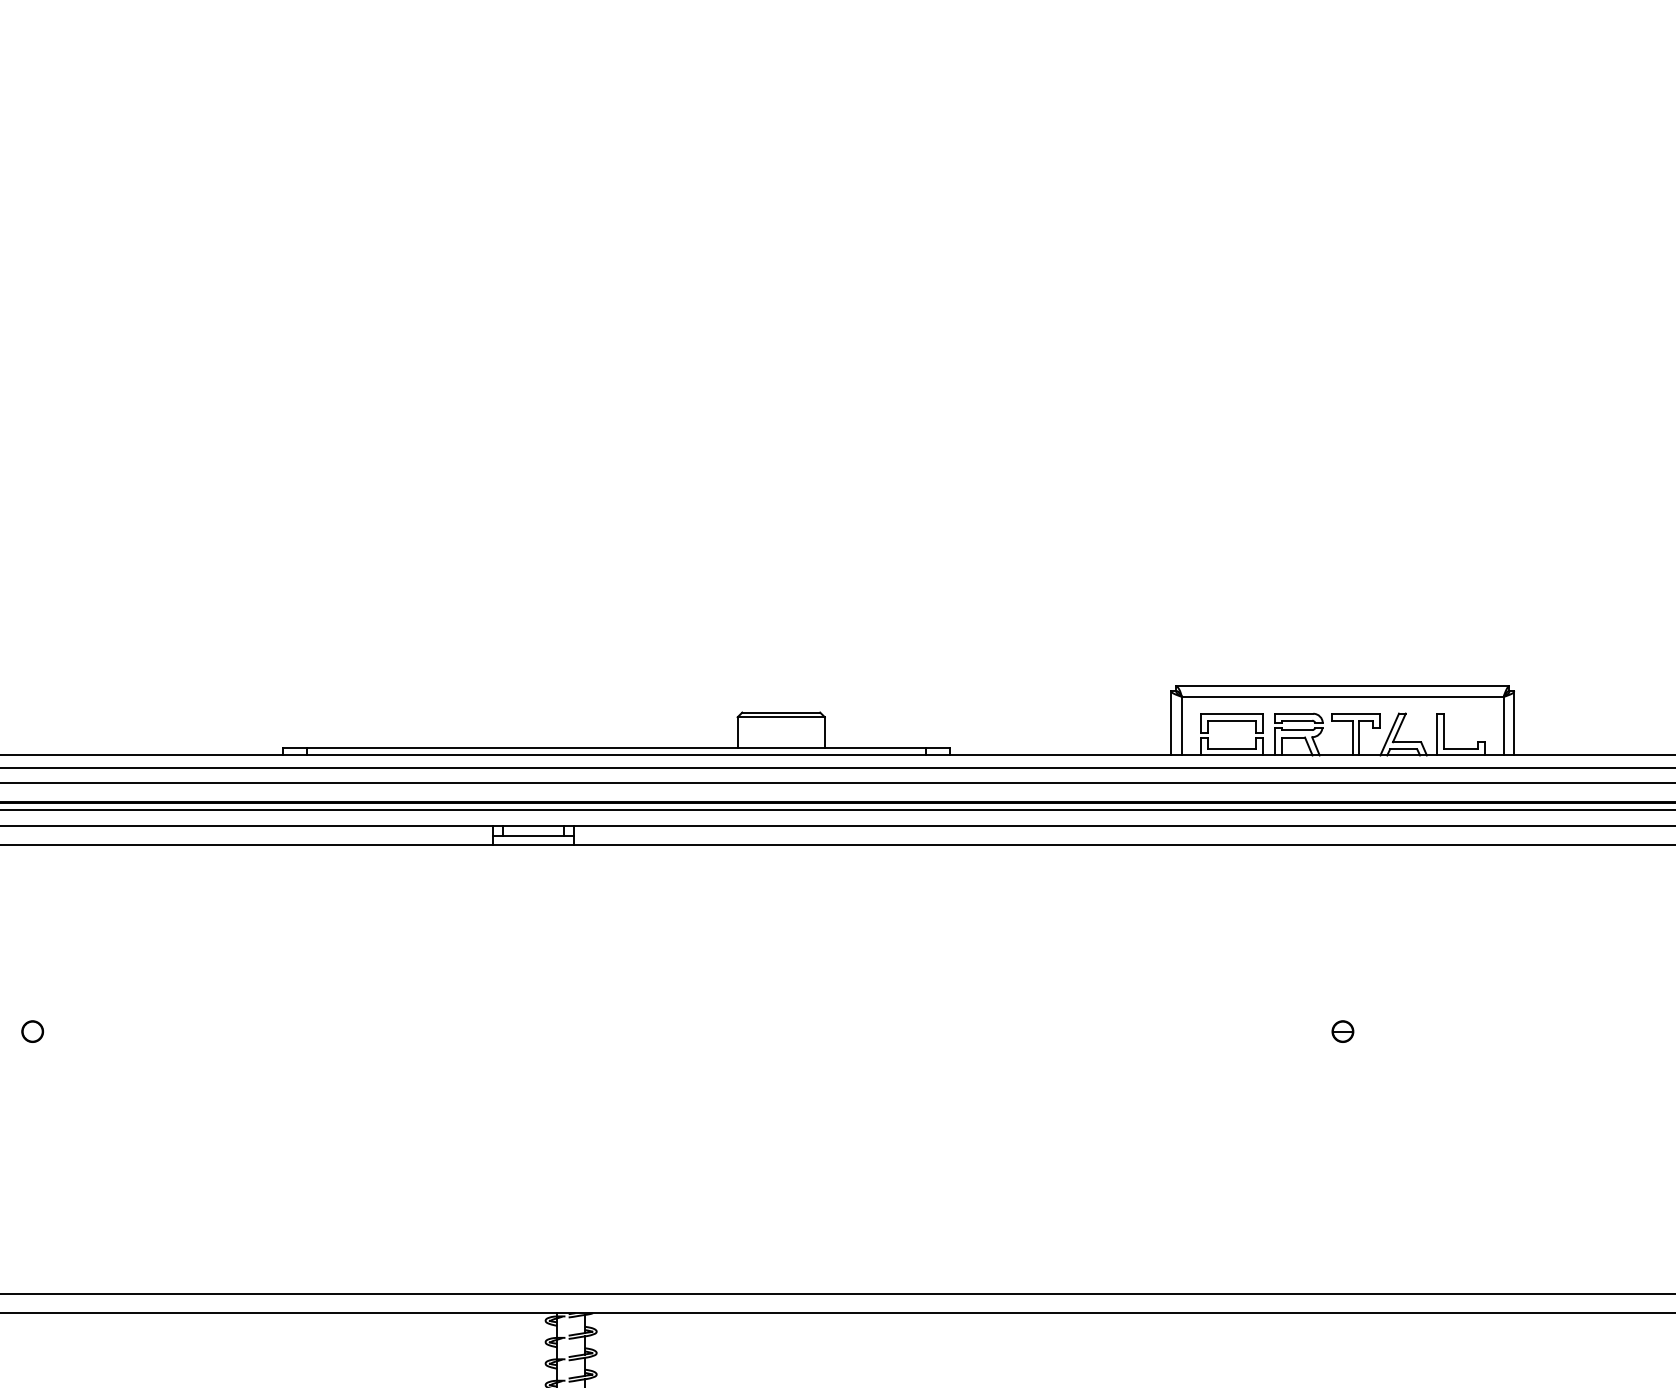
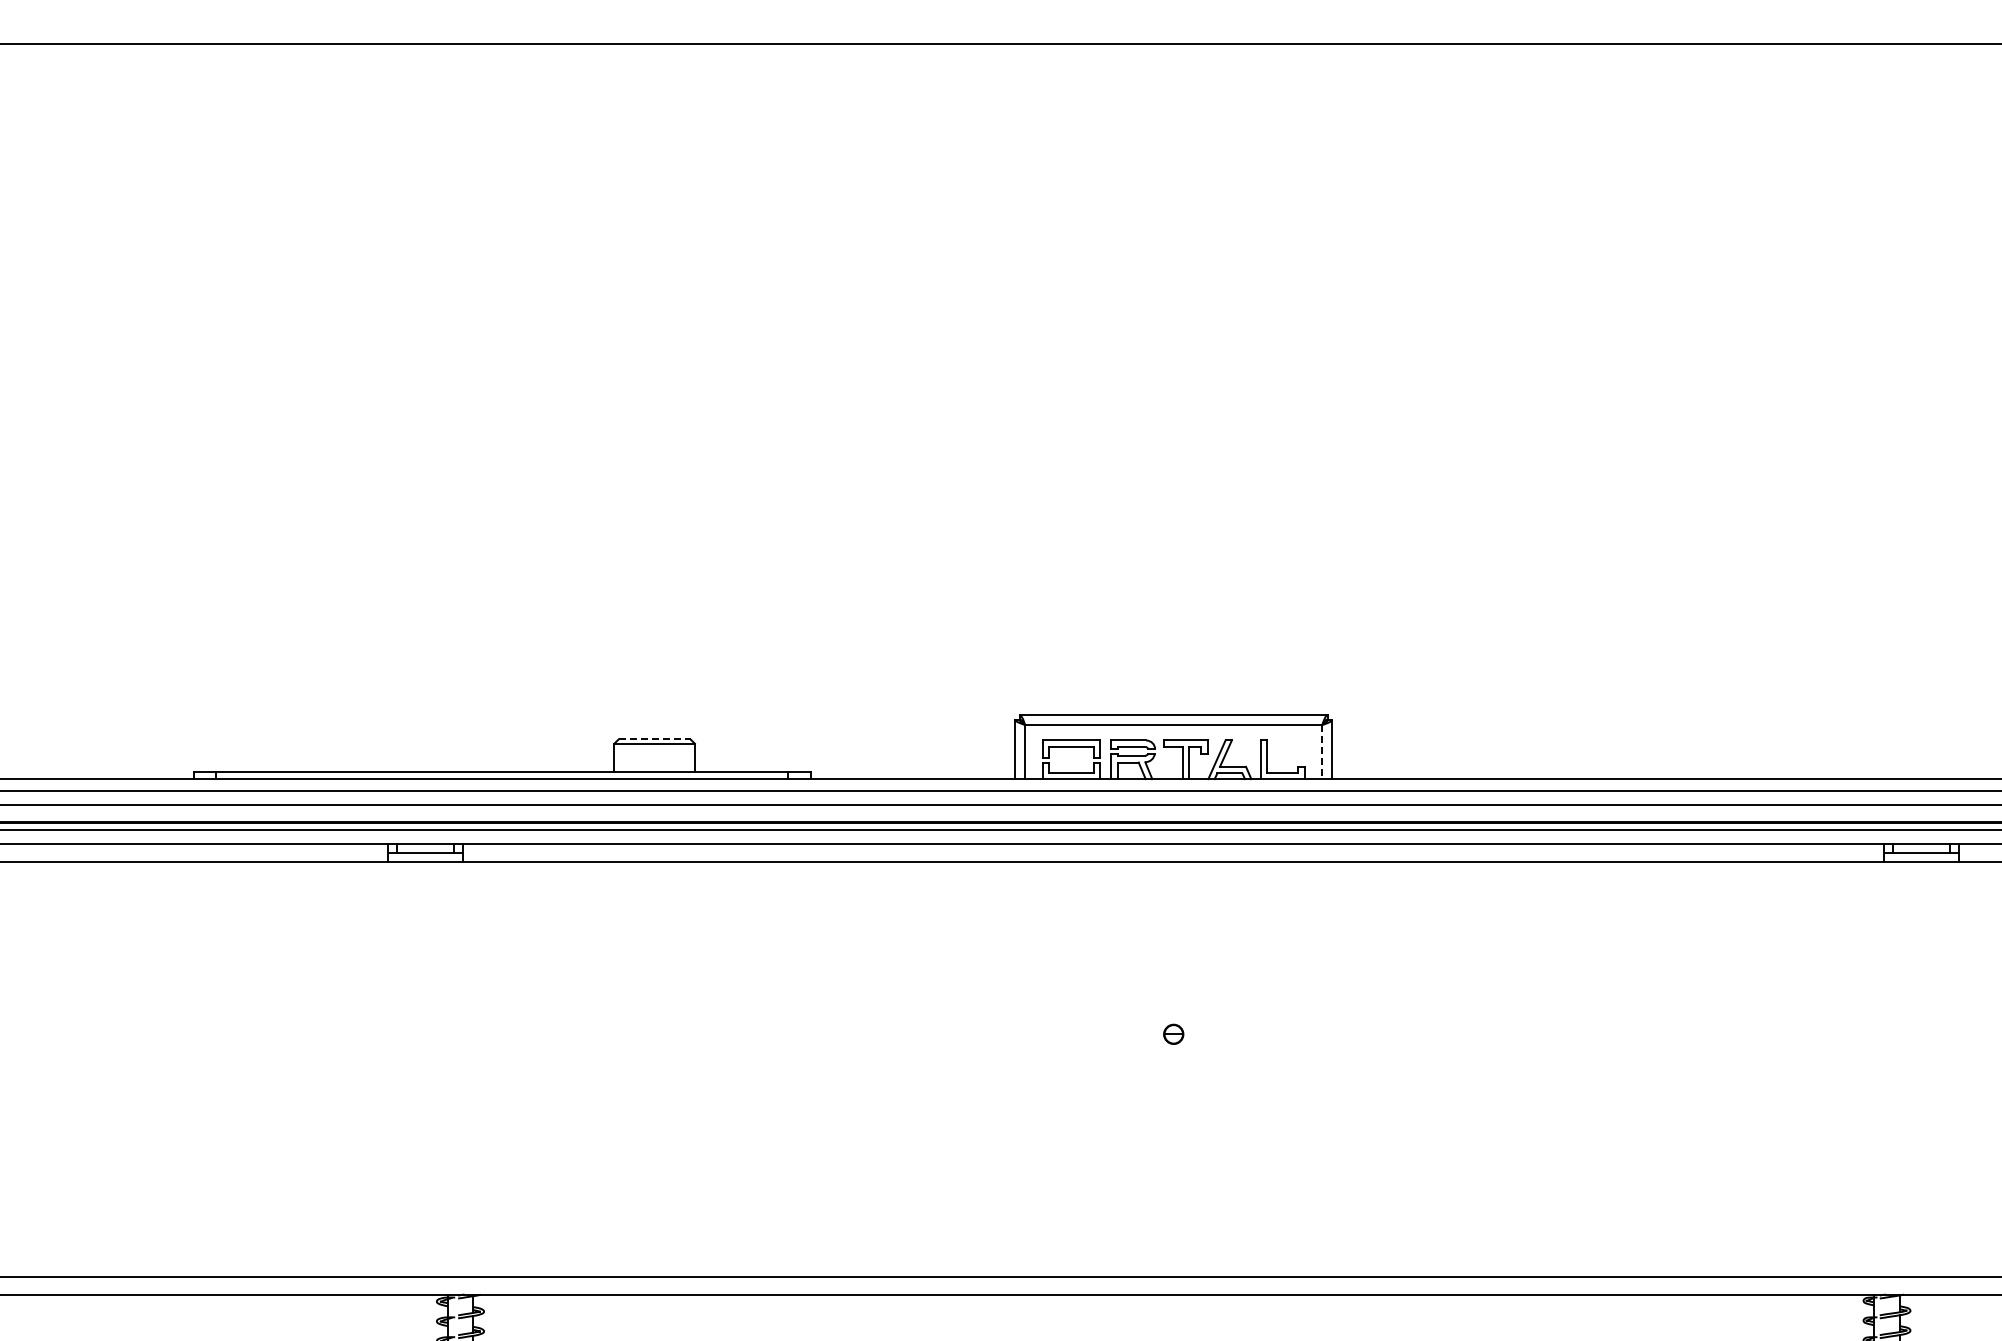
line: (781, 712) -> (654, 739), solid -> dashed
line: (1503, 726) -> (1322, 752), solid -> dashed

